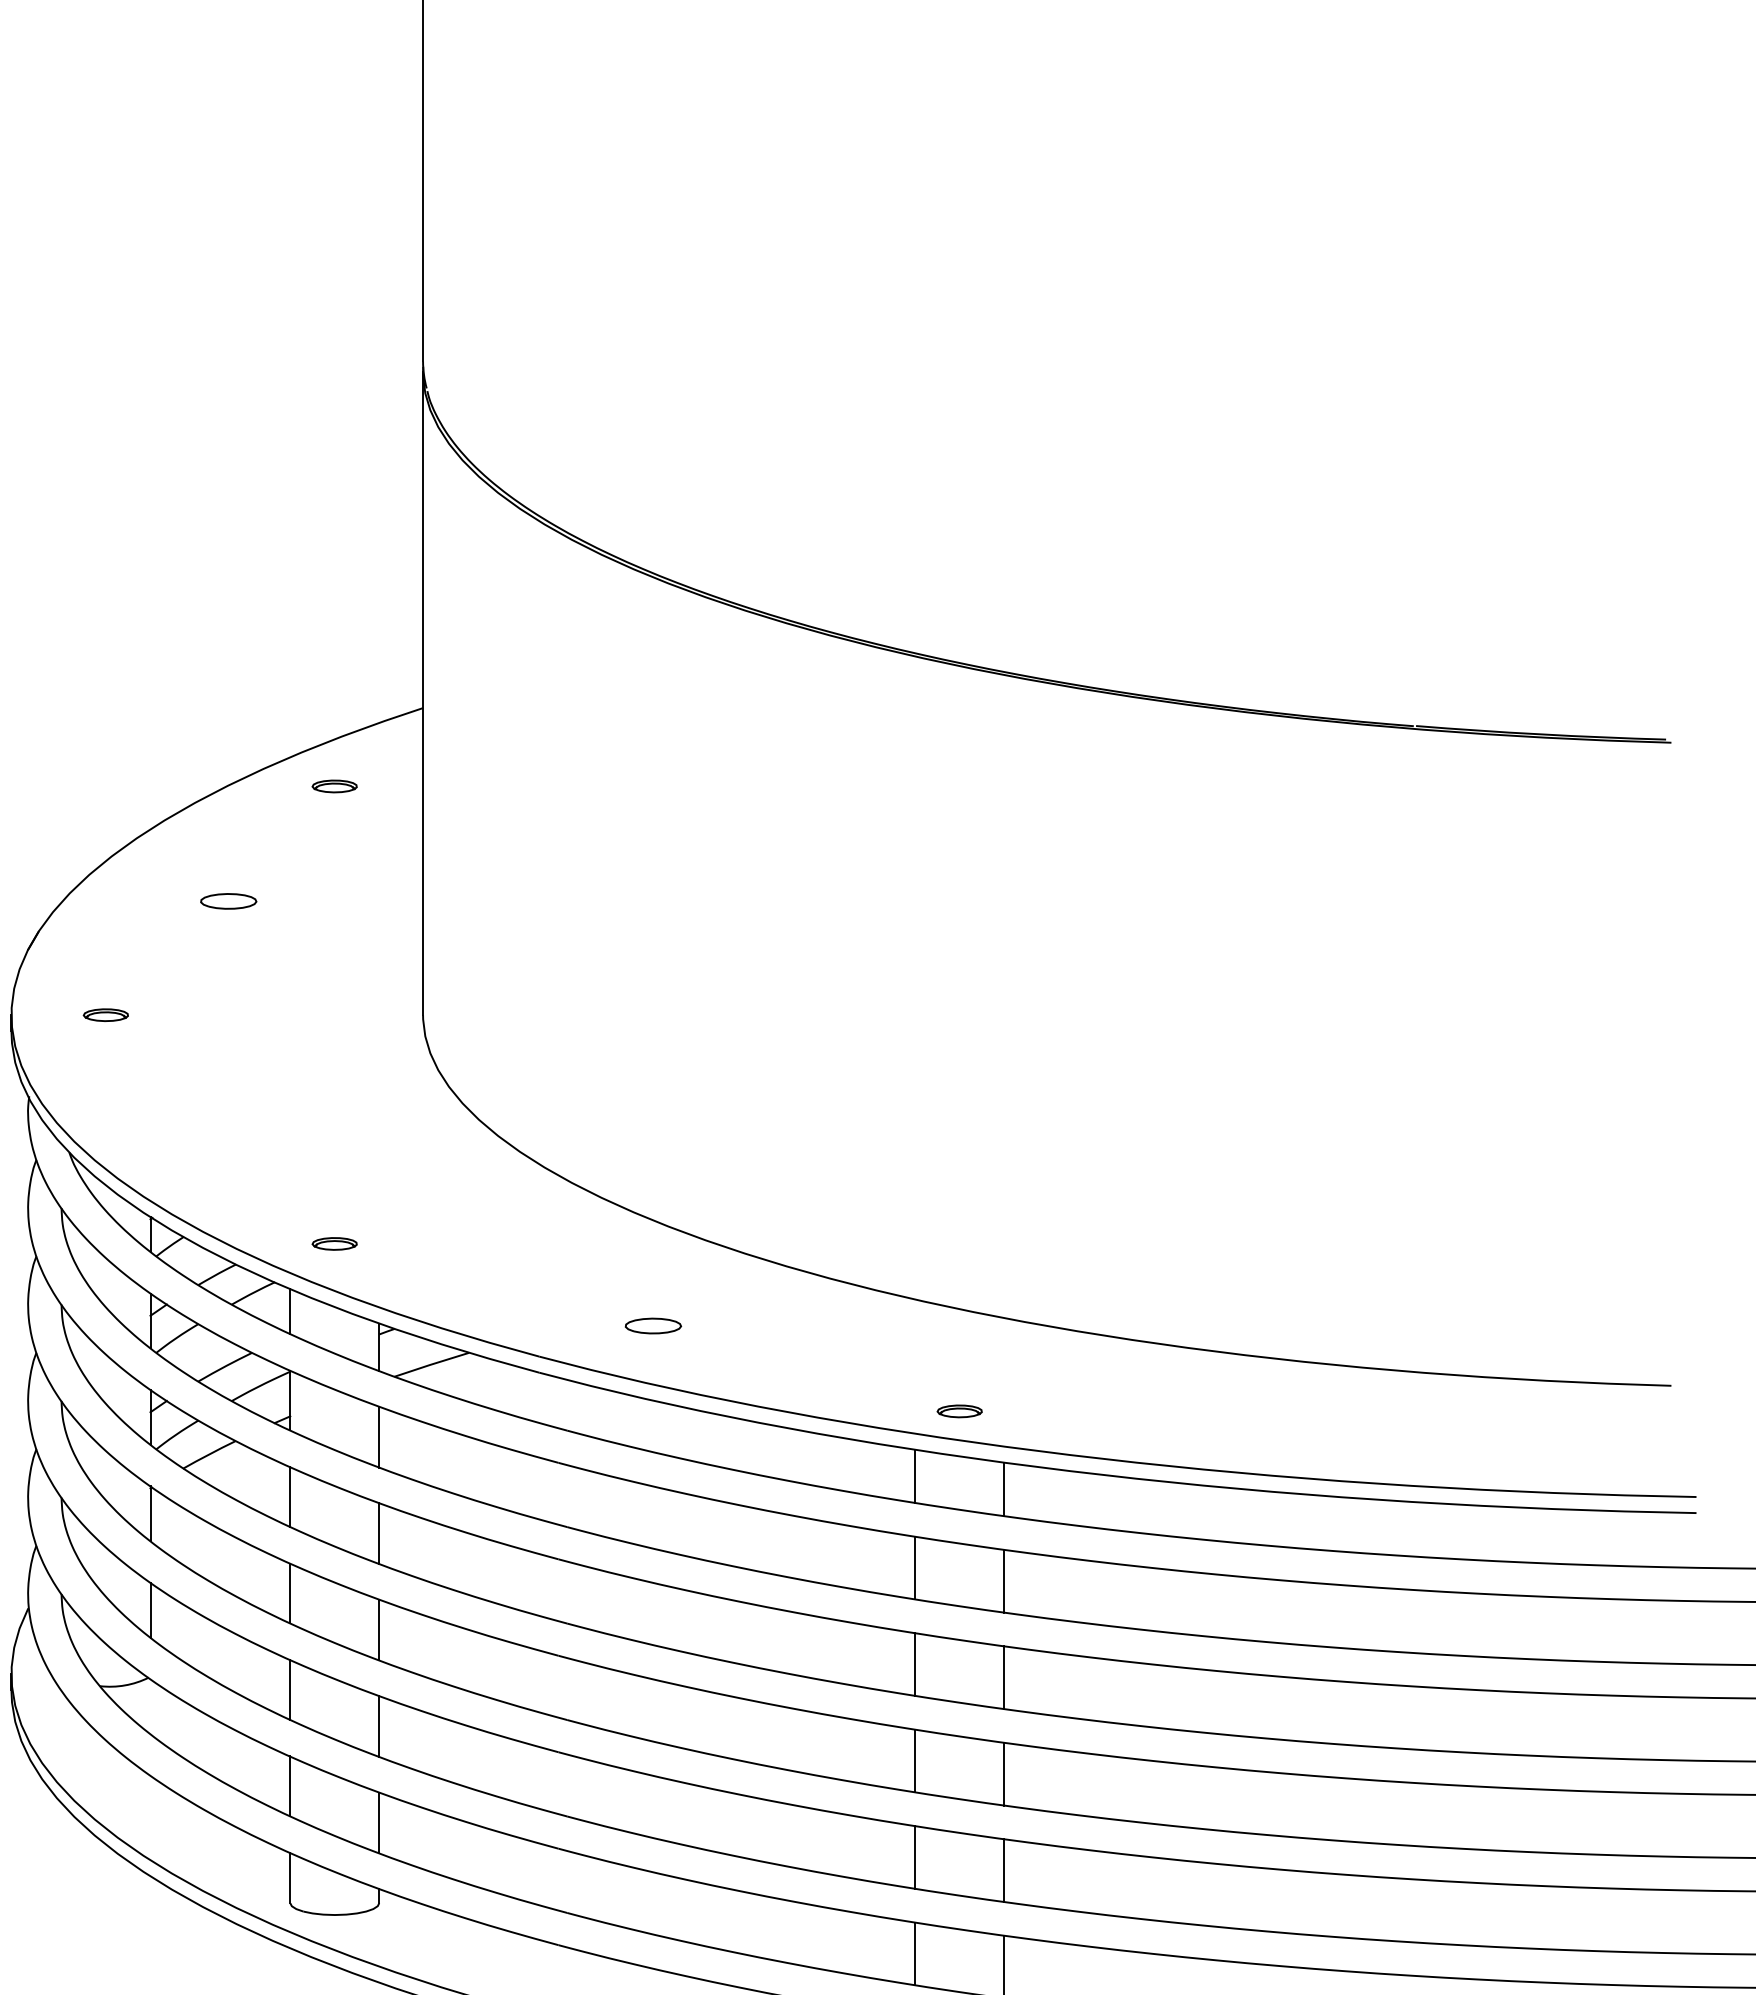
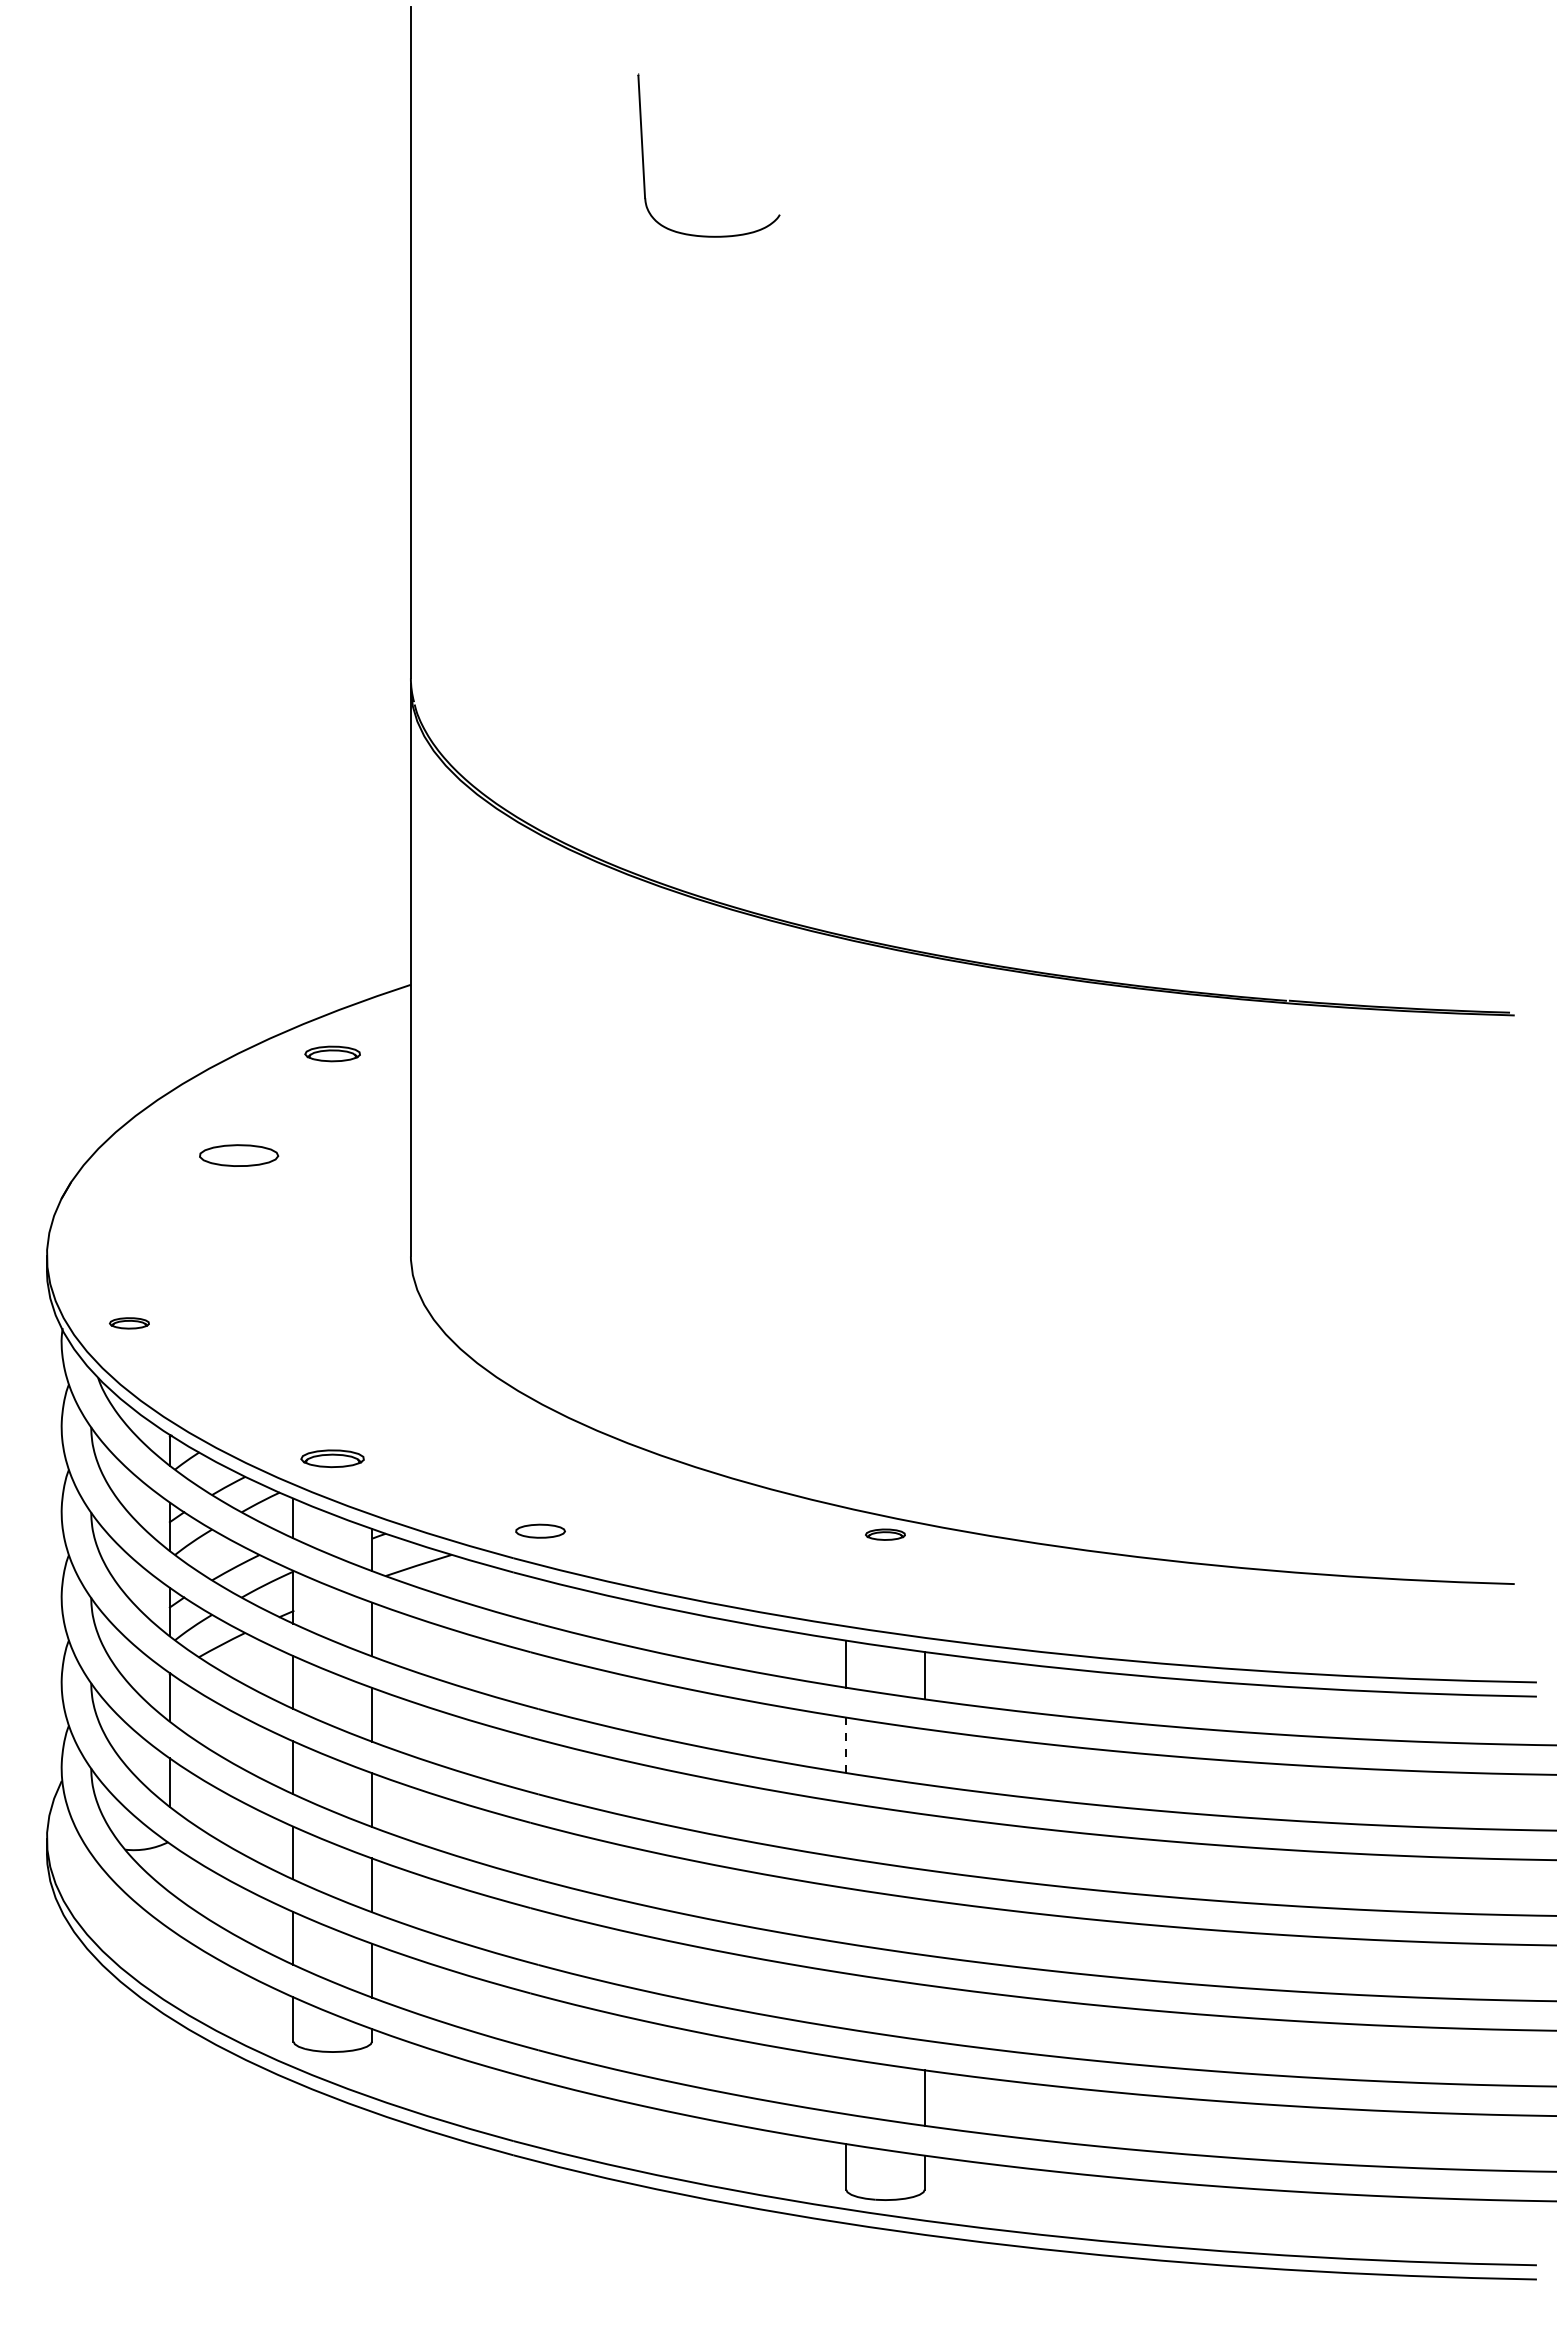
part: (334, 786) -> (332, 1054), size x1.4
part: (228, 901) -> (238, 1155), size x1.6
part: (105, 1015) -> (129, 1323), moved
part: (334, 1243) -> (332, 1458), size x1.6
part: (653, 1325) -> (540, 1530), moved
part: (959, 1411) -> (885, 1534), moved
line: (915, 1568) -> (846, 1745), solid -> dashed
line: (1003, 1580) -> (924, 1756), removed
line: (915, 1664) -> (846, 1830), removed
line: (1003, 1676) -> (924, 1841), removed
line: (915, 1760) -> (846, 1915), removed
line: (1003, 1774) -> (924, 1927), removed
line: (915, 1856) -> (846, 2000), removed
line: (1003, 1870) -> (924, 2012), removed
line: (915, 1953) -> (846, 2086), removed

